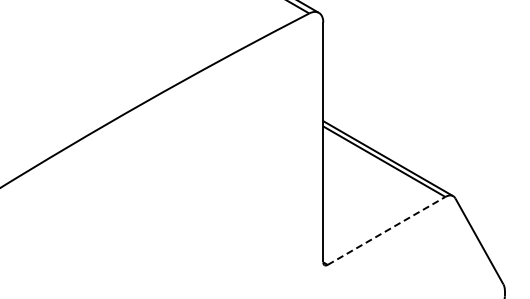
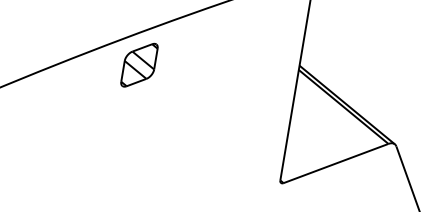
part: (131, 152) -> (139, 65), added
line: (386, 230) -> (336, 163), dashed -> solid

